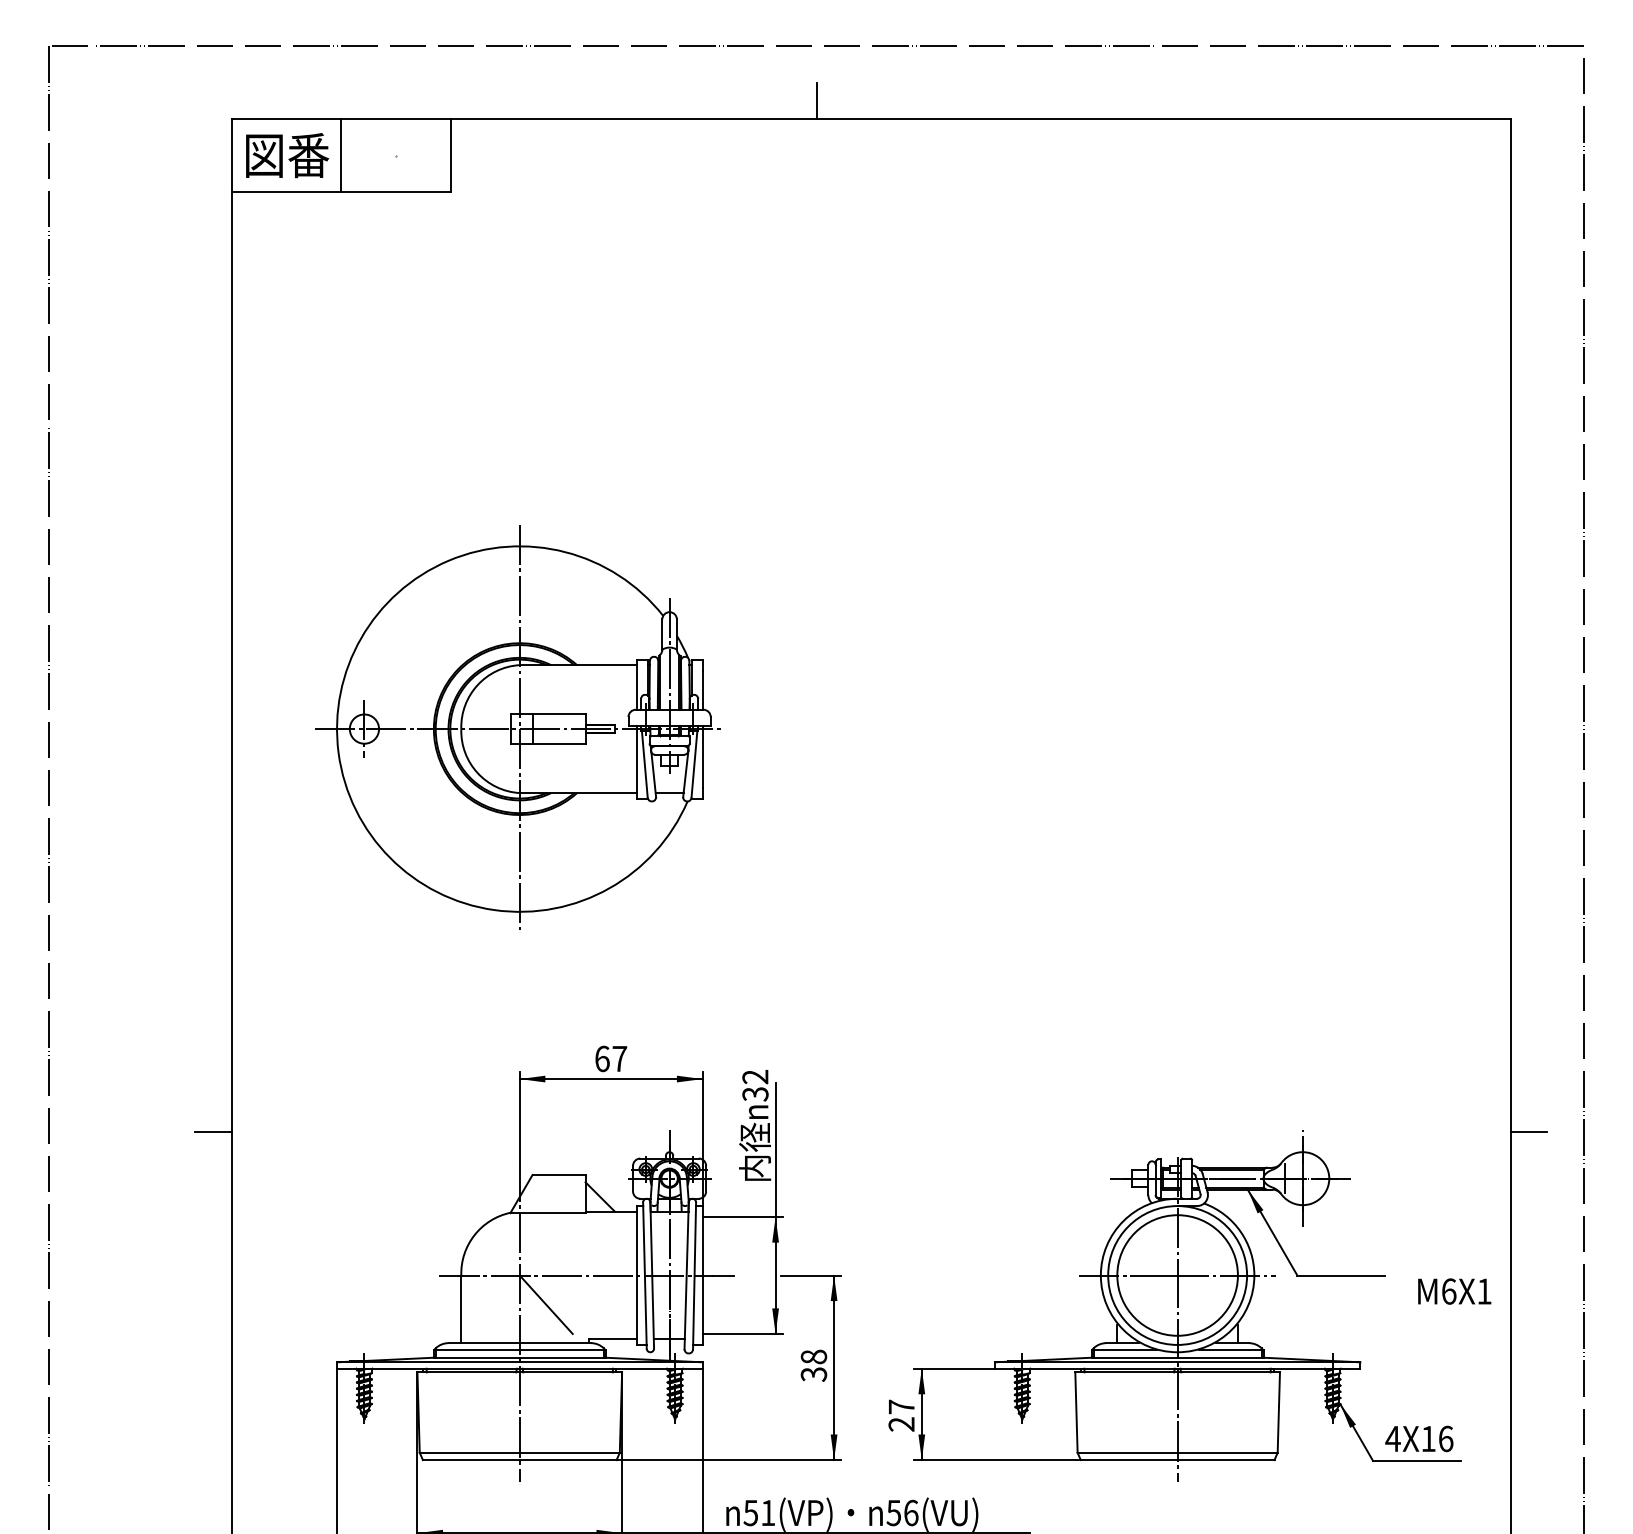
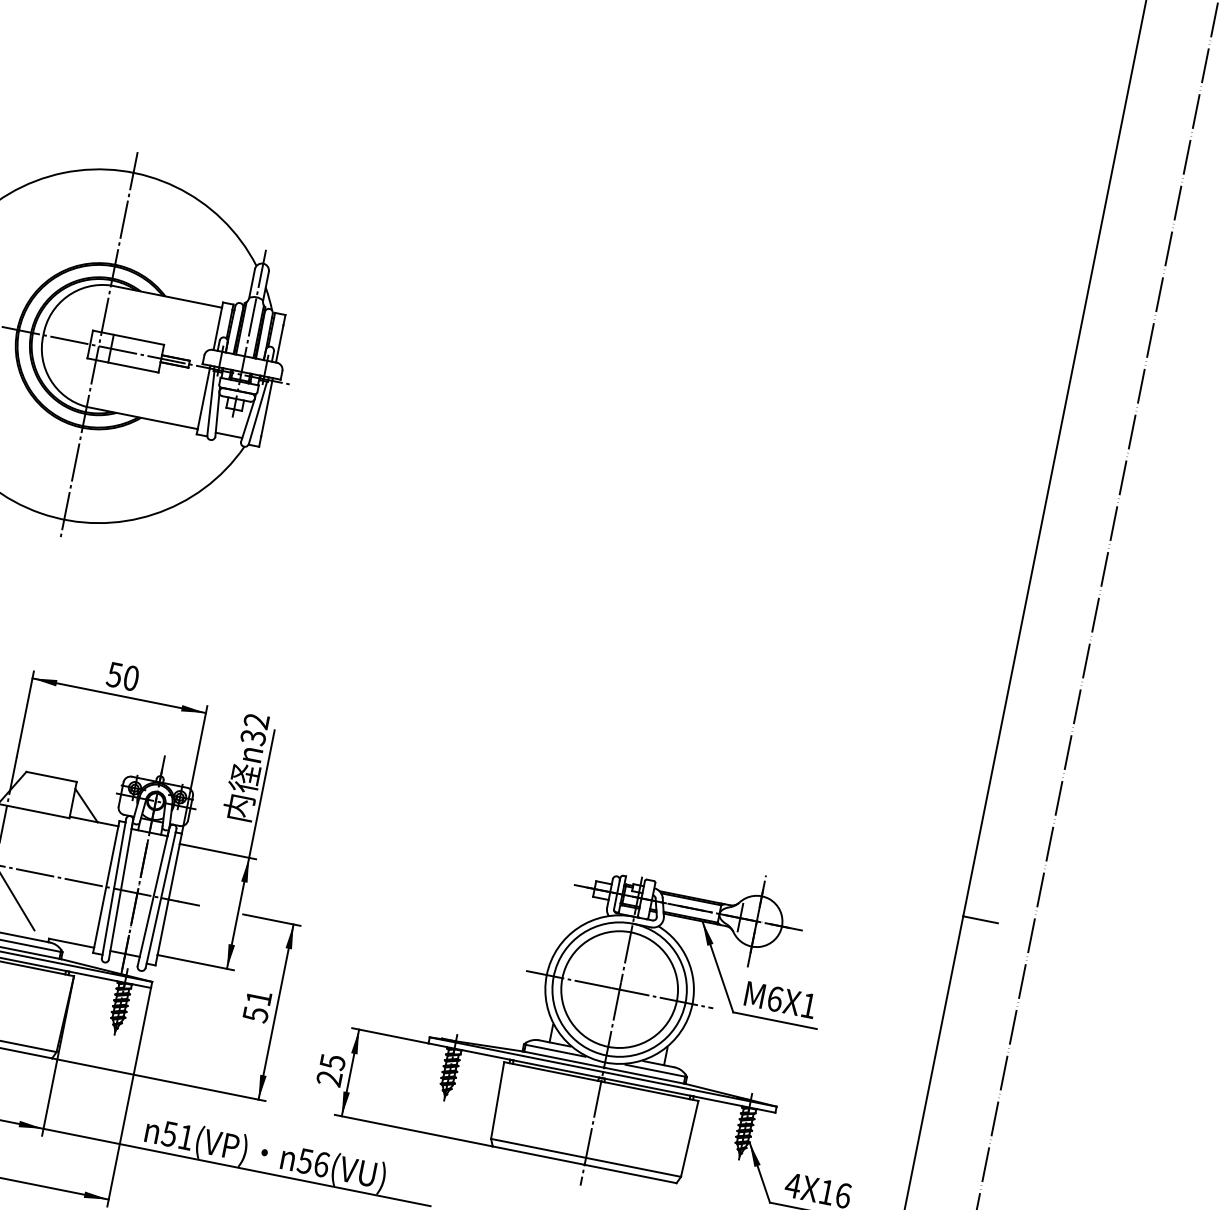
text: (610, 1058) -> (122, 676), 67 -> 50
text: (1454, 1291) -> (780, 1000), moved
text: (813, 1365) -> (256, 1005), 38 -> 51
text: (901, 1406) -> (332, 1061), 27 -> 25

